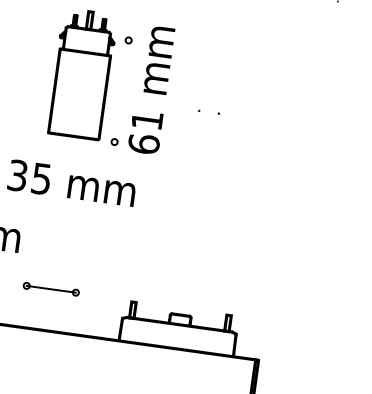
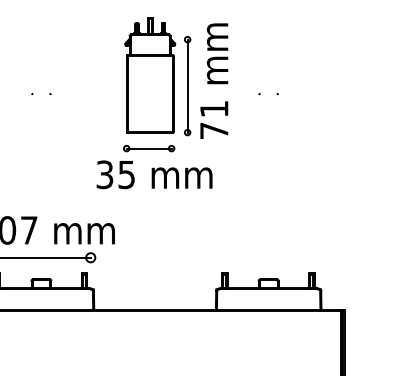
line: (121, 90) -> (187, 85), added
text: (144, 143) -> (214, 130), 61 -> 71
part: (51, 289) -> (149, 148), moved

